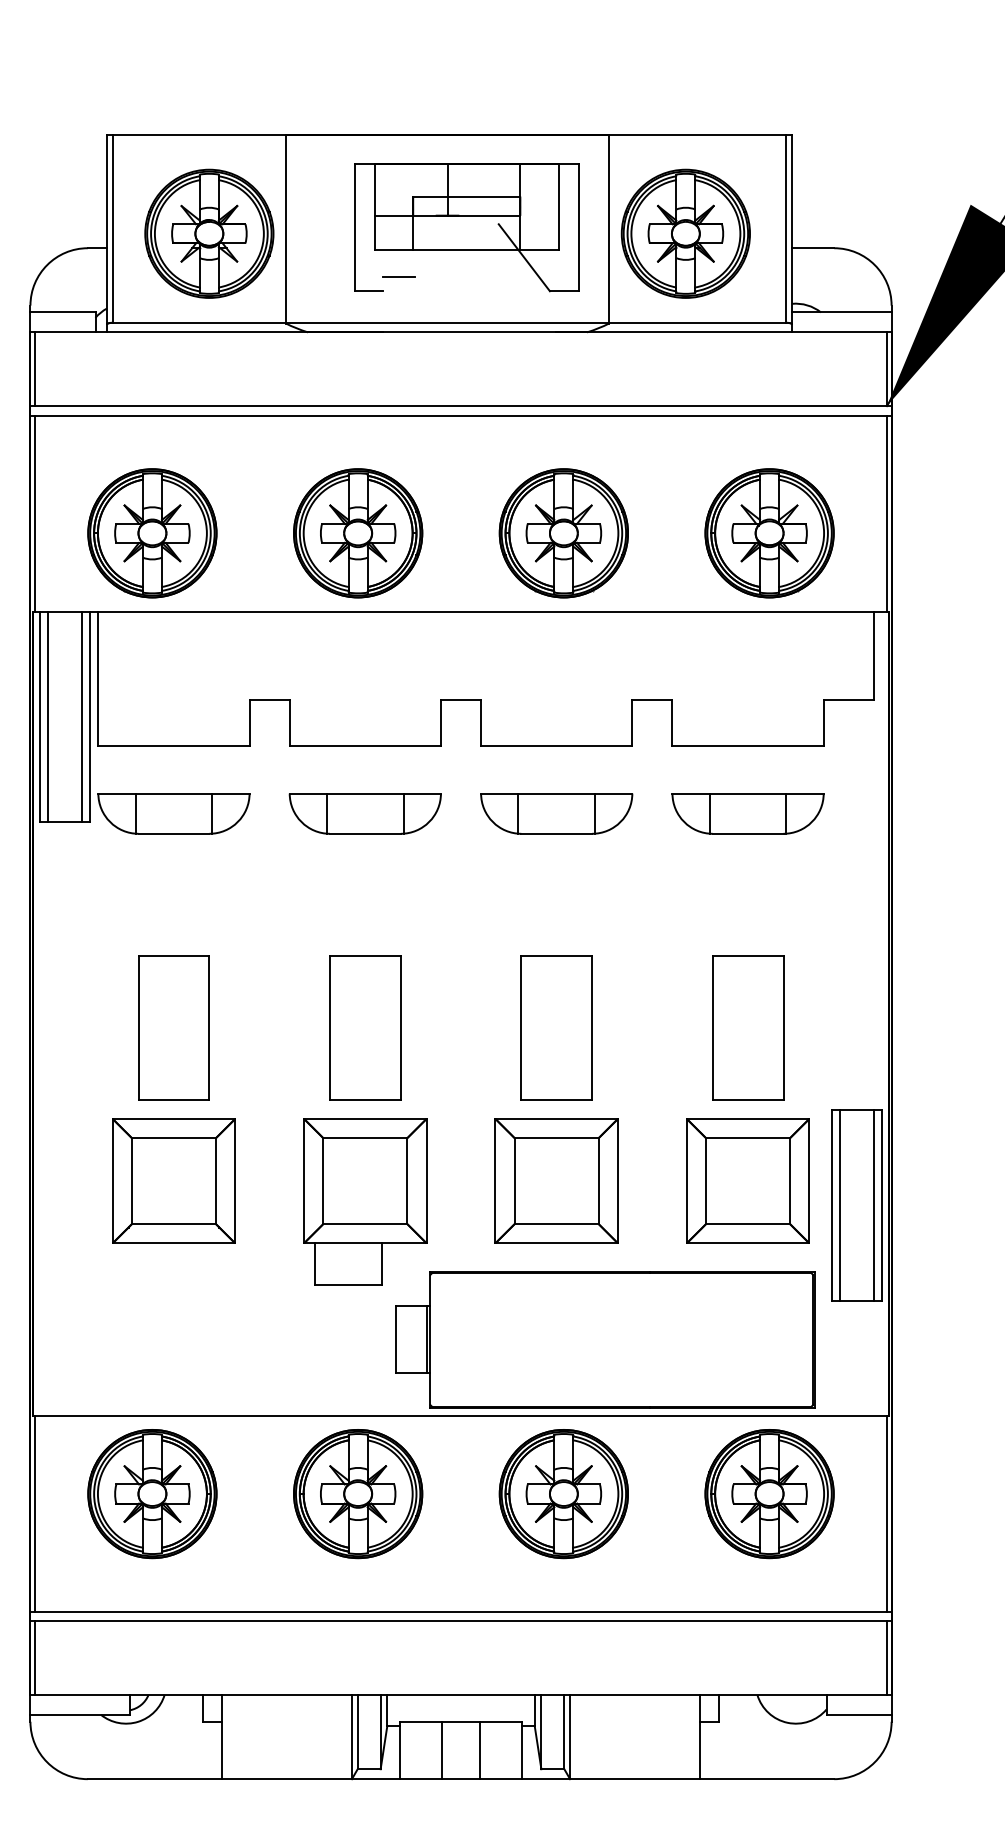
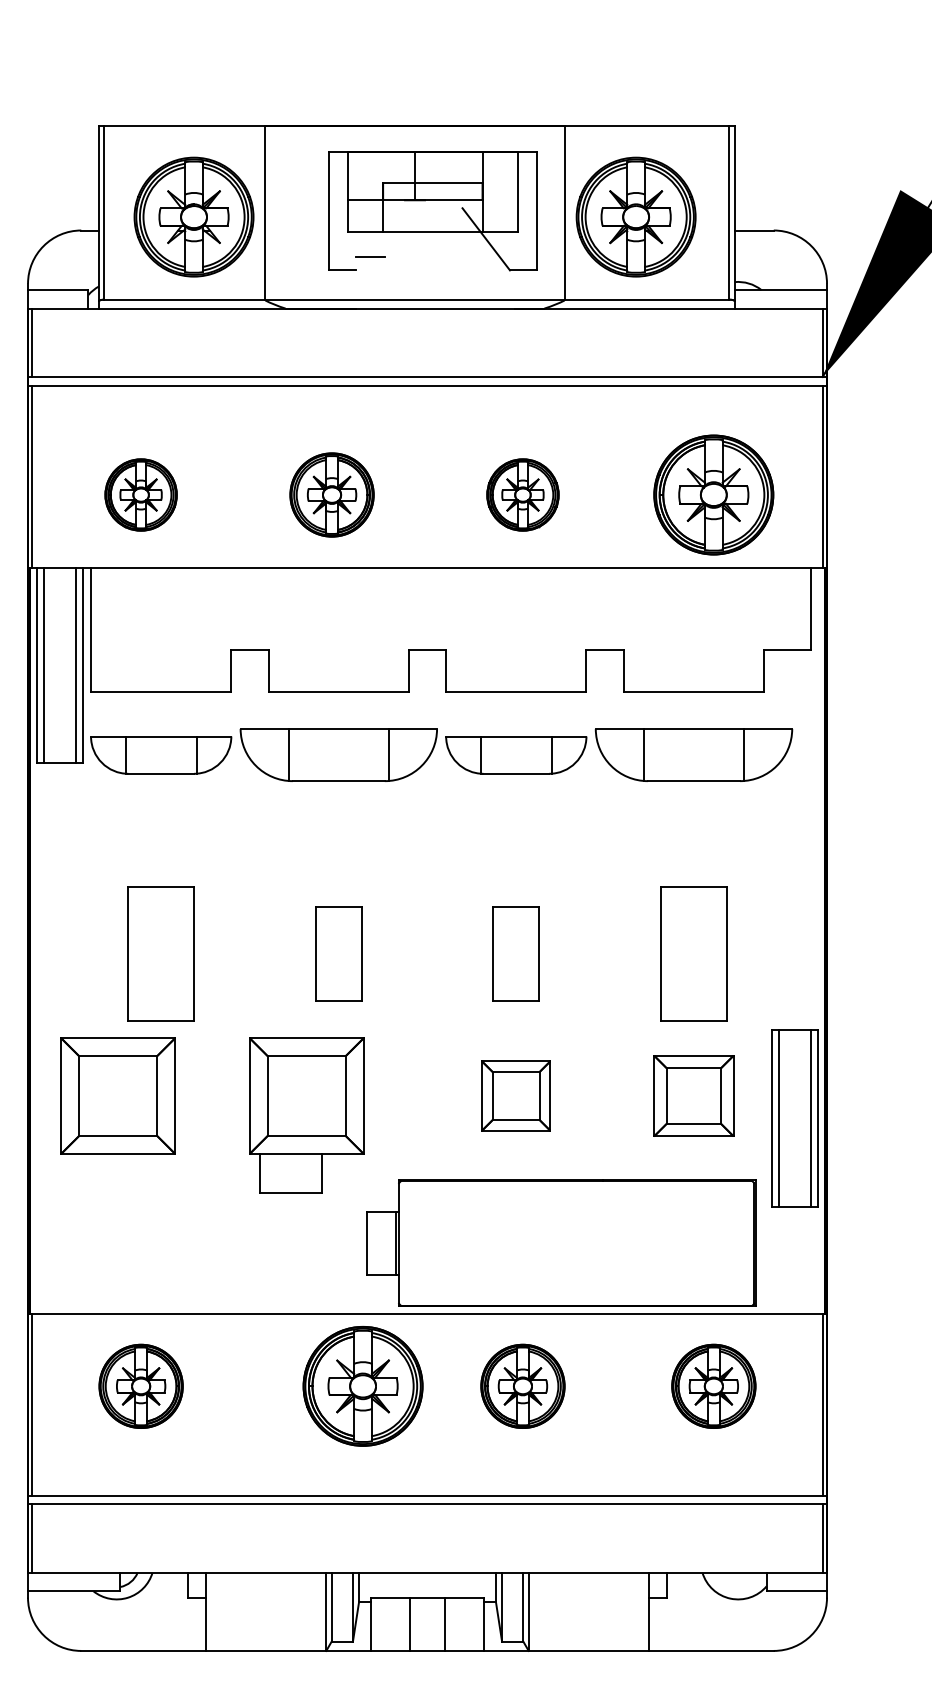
part: (151, 532) -> (140, 494), size x0.6
part: (357, 532) -> (331, 494), size x0.7
part: (563, 532) -> (522, 494), size x0.6
part: (365, 814) -> (338, 755), size x1.4
part: (747, 814) -> (693, 755), size x1.4
part: (365, 1027) -> (338, 953), size x0.7
part: (555, 1027) -> (515, 953), size x0.7
part: (173, 1180) -> (117, 1095), moved
part: (555, 1180) -> (515, 1095), size x0.6
part: (747, 1180) -> (693, 1095), size x0.7
part: (365, 1202) -> (306, 1115), moved
part: (151, 1494) -> (140, 1386), size x0.7
part: (357, 1494) -> (362, 1386), moved
part: (563, 1494) -> (522, 1386), size x0.7
part: (769, 1494) -> (713, 1386), size x0.7

